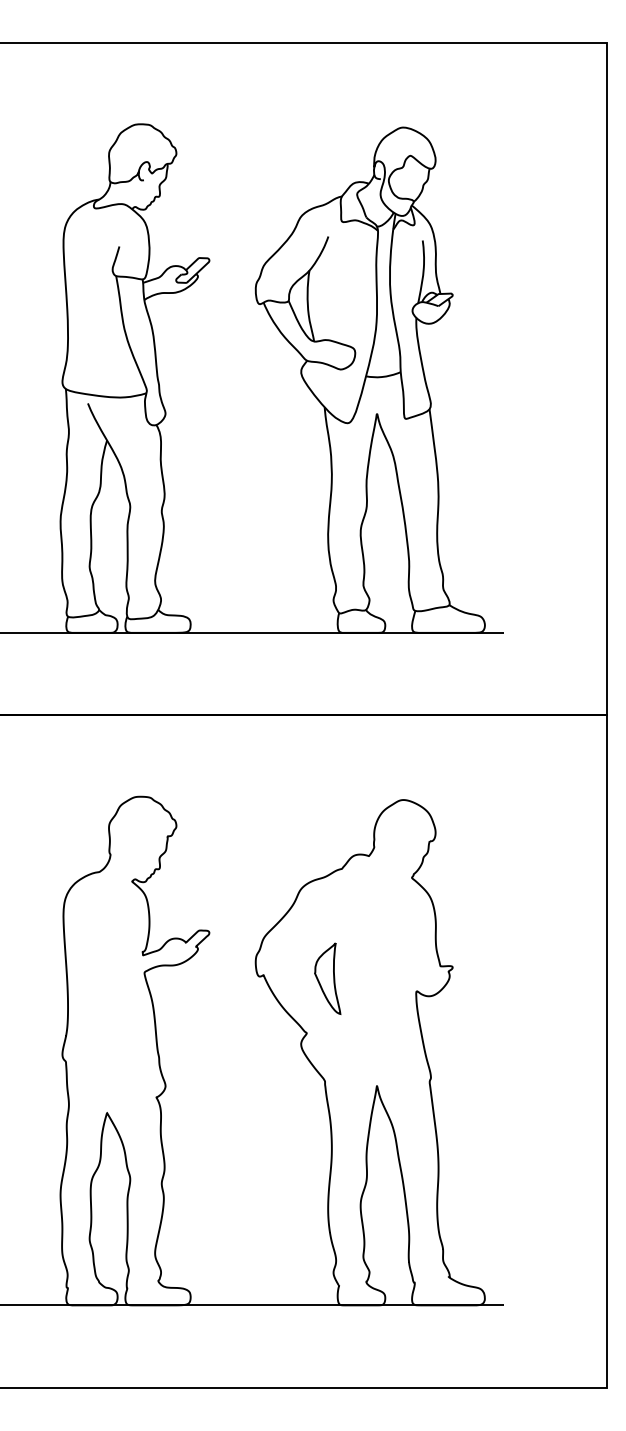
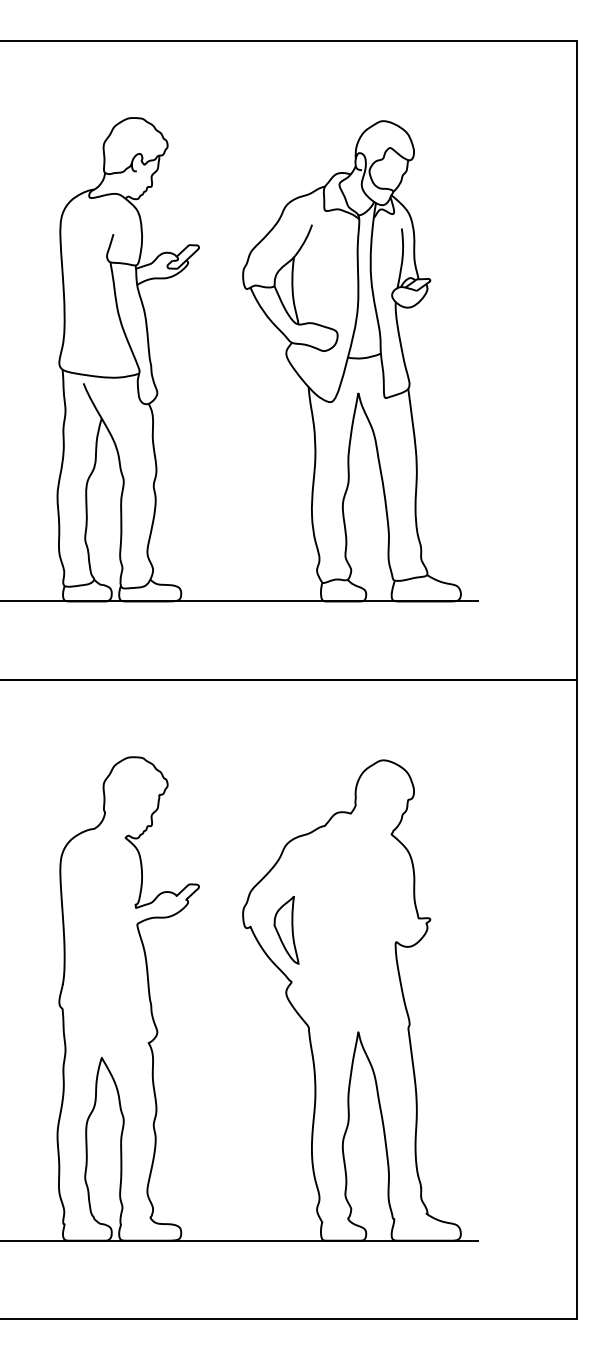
part: (327, 977) -> (286, 929), moved

